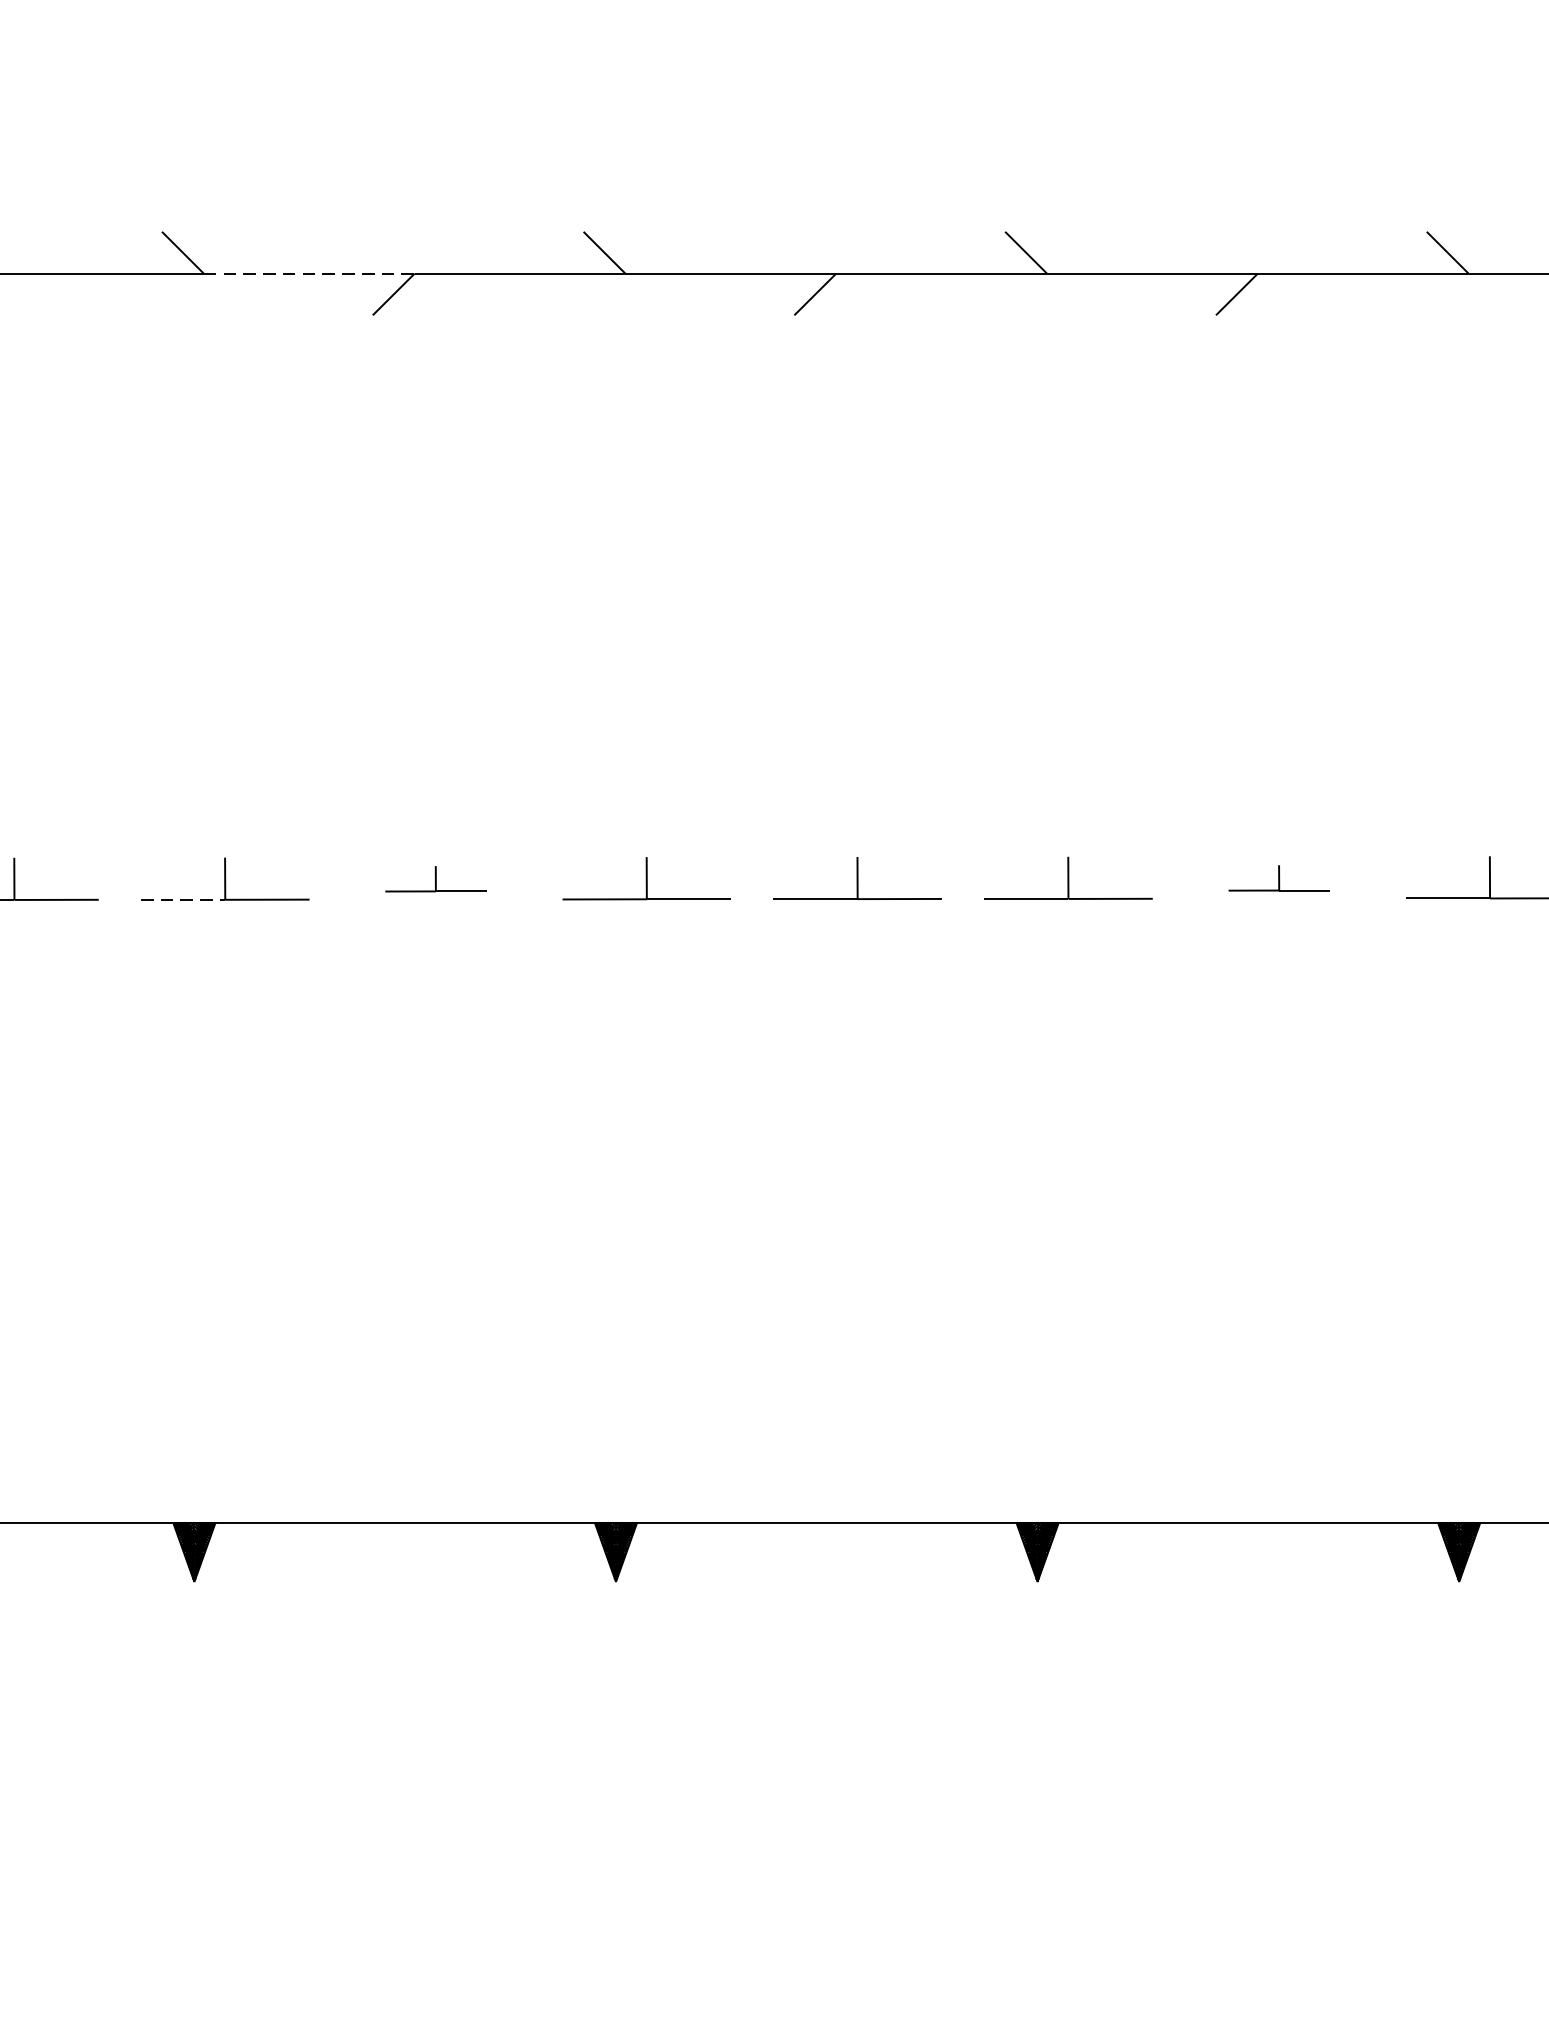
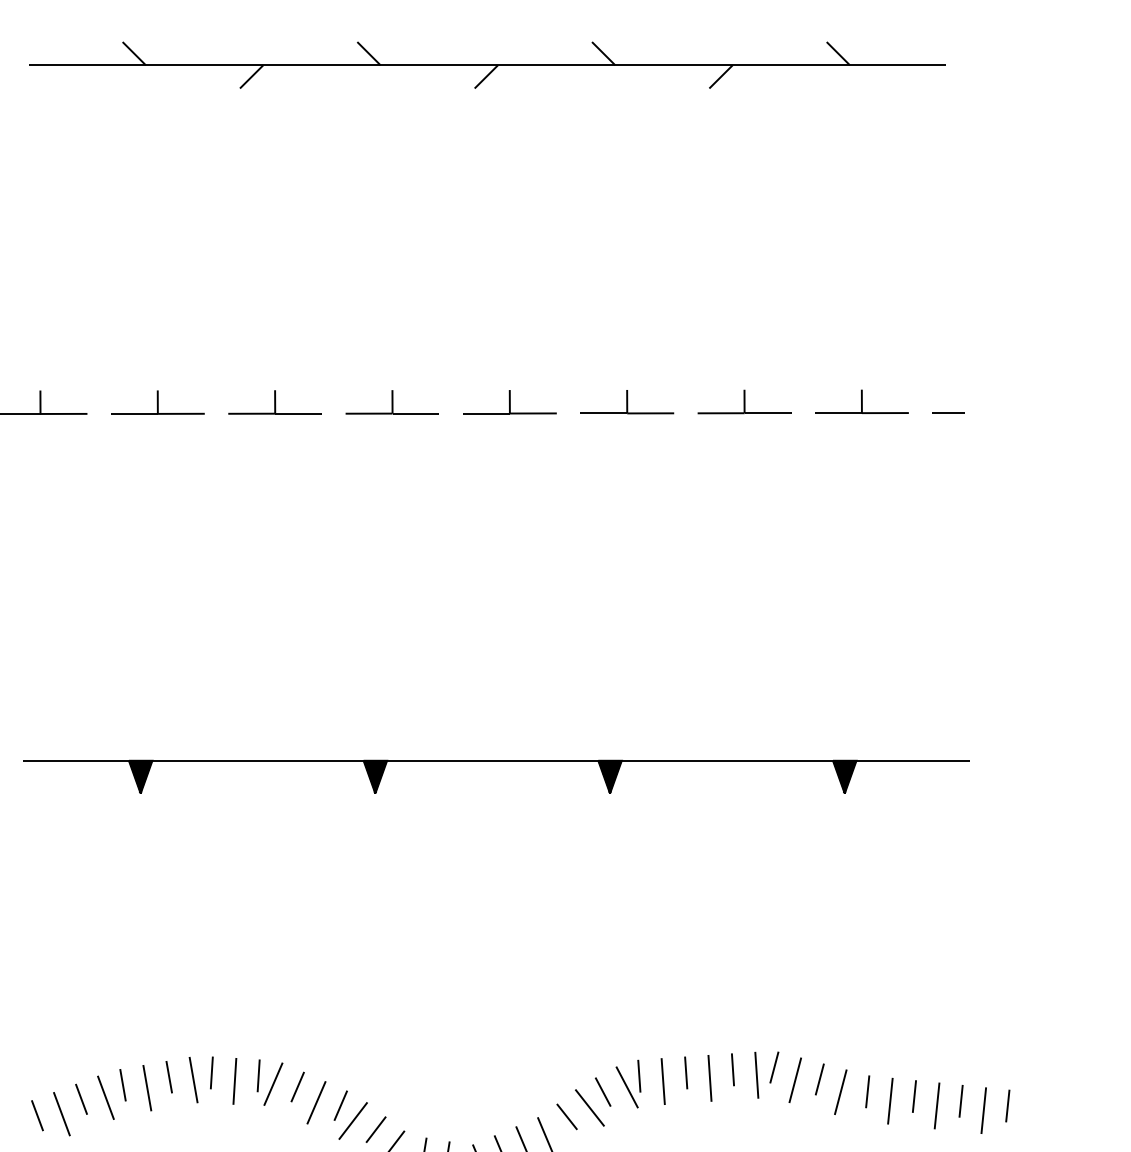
line: (309, 273) -> (204, 65), dashed -> solid
part: (1279, 877) -> (744, 401), size x1.67
part: (434, 879) -> (274, 402), size x1.67
line: (183, 899) -> (134, 413), dashed -> solid

